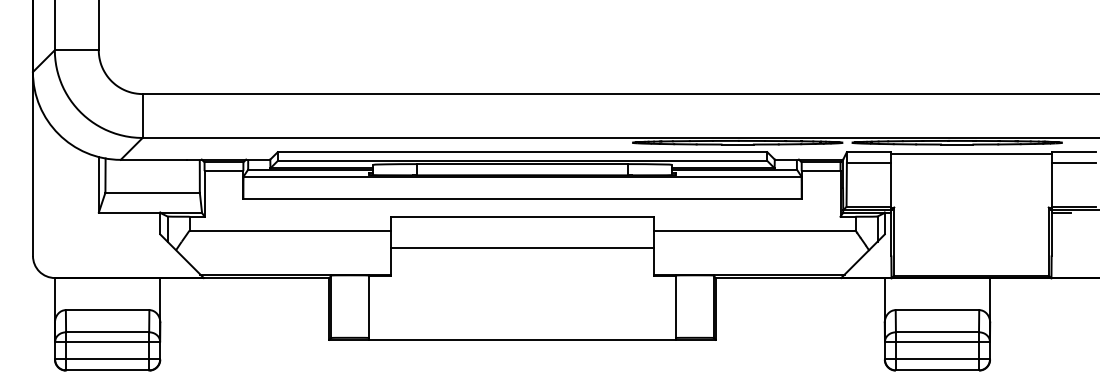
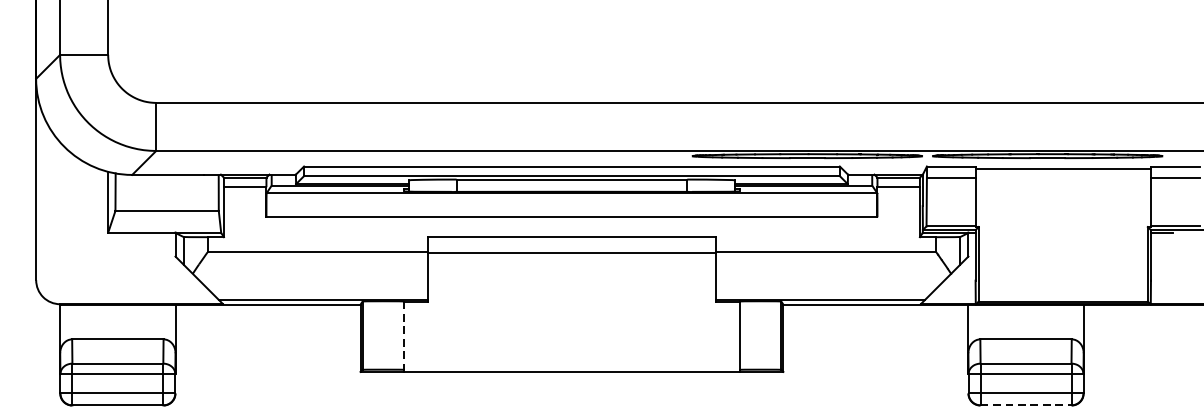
line: (522, 247) -> (571, 253), moved
line: (368, 307) -> (403, 336), solid -> dashed
line: (937, 370) -> (1026, 405), solid -> dashed

